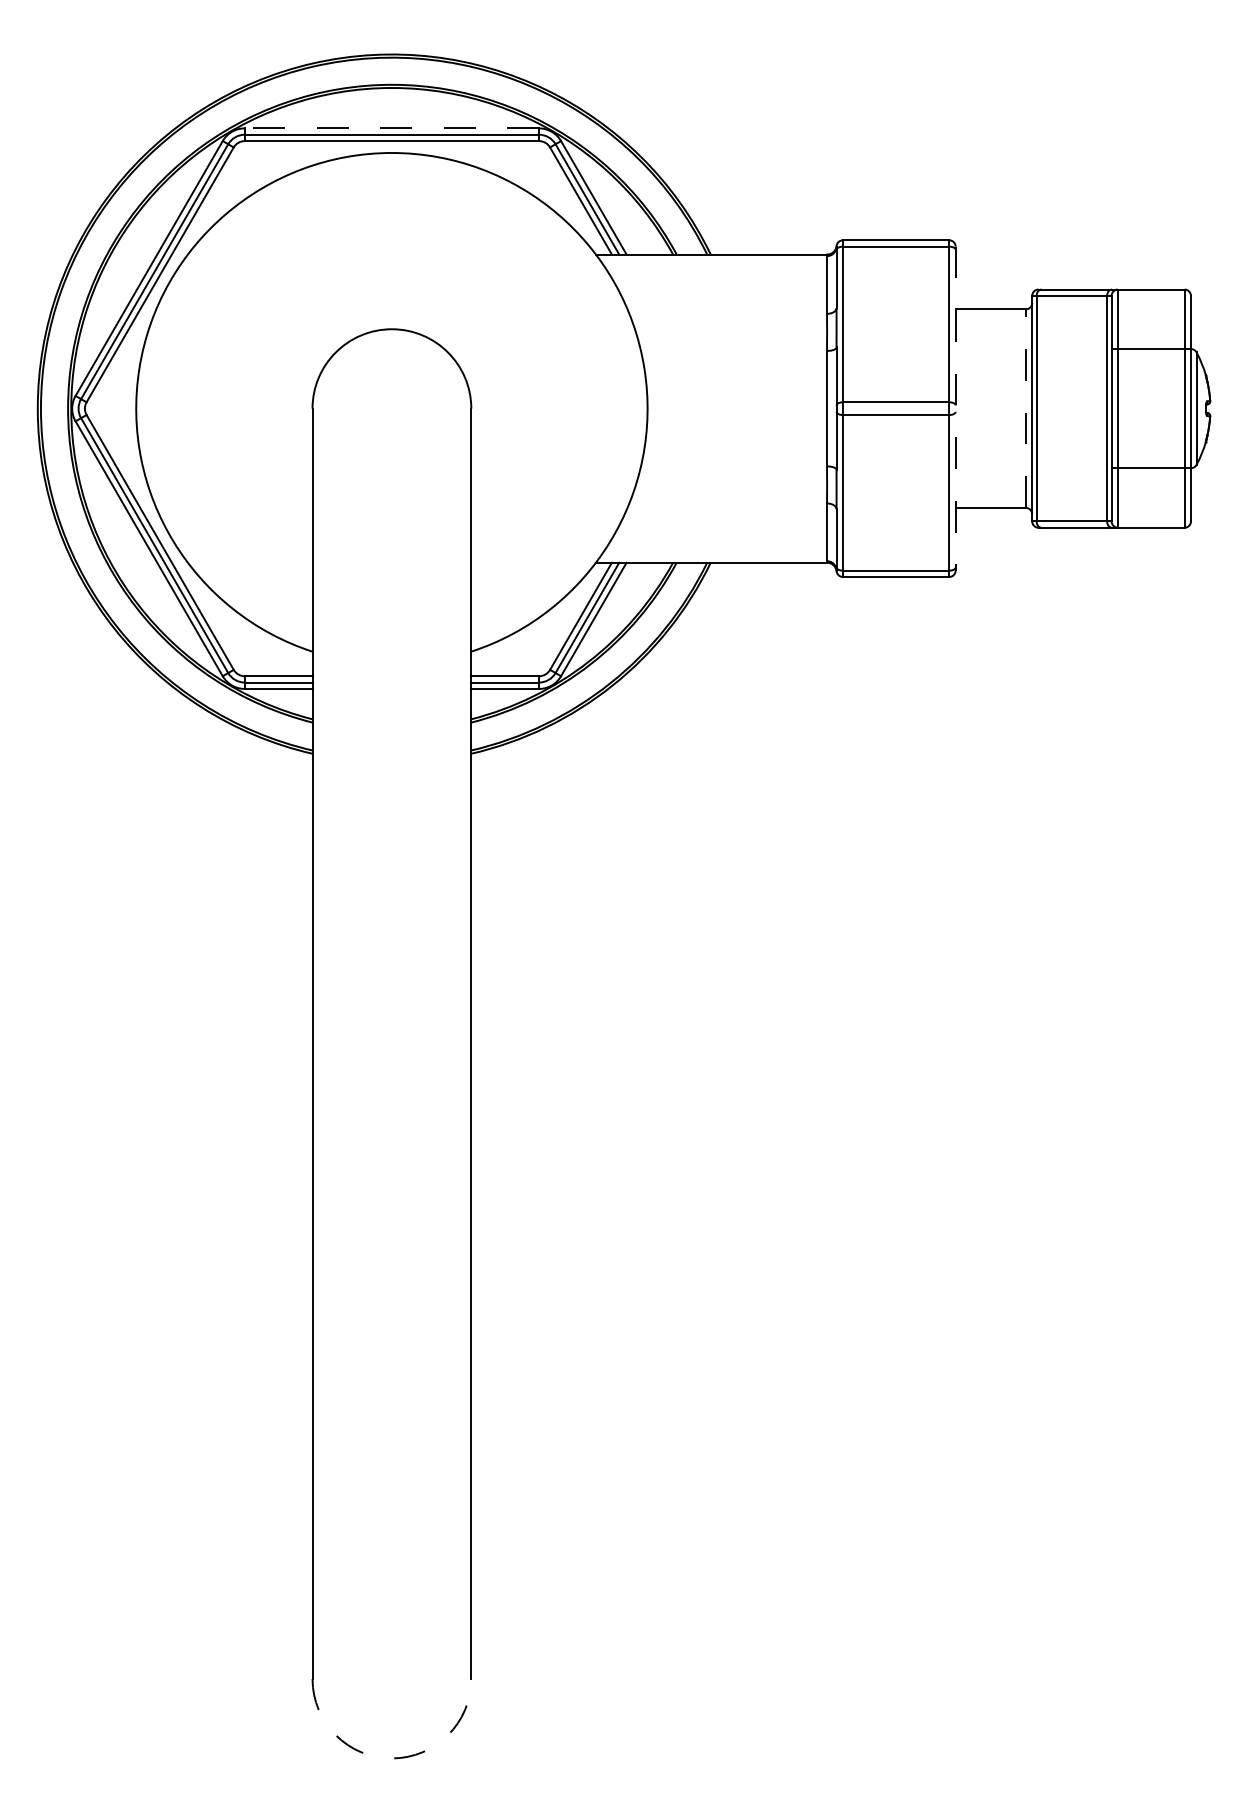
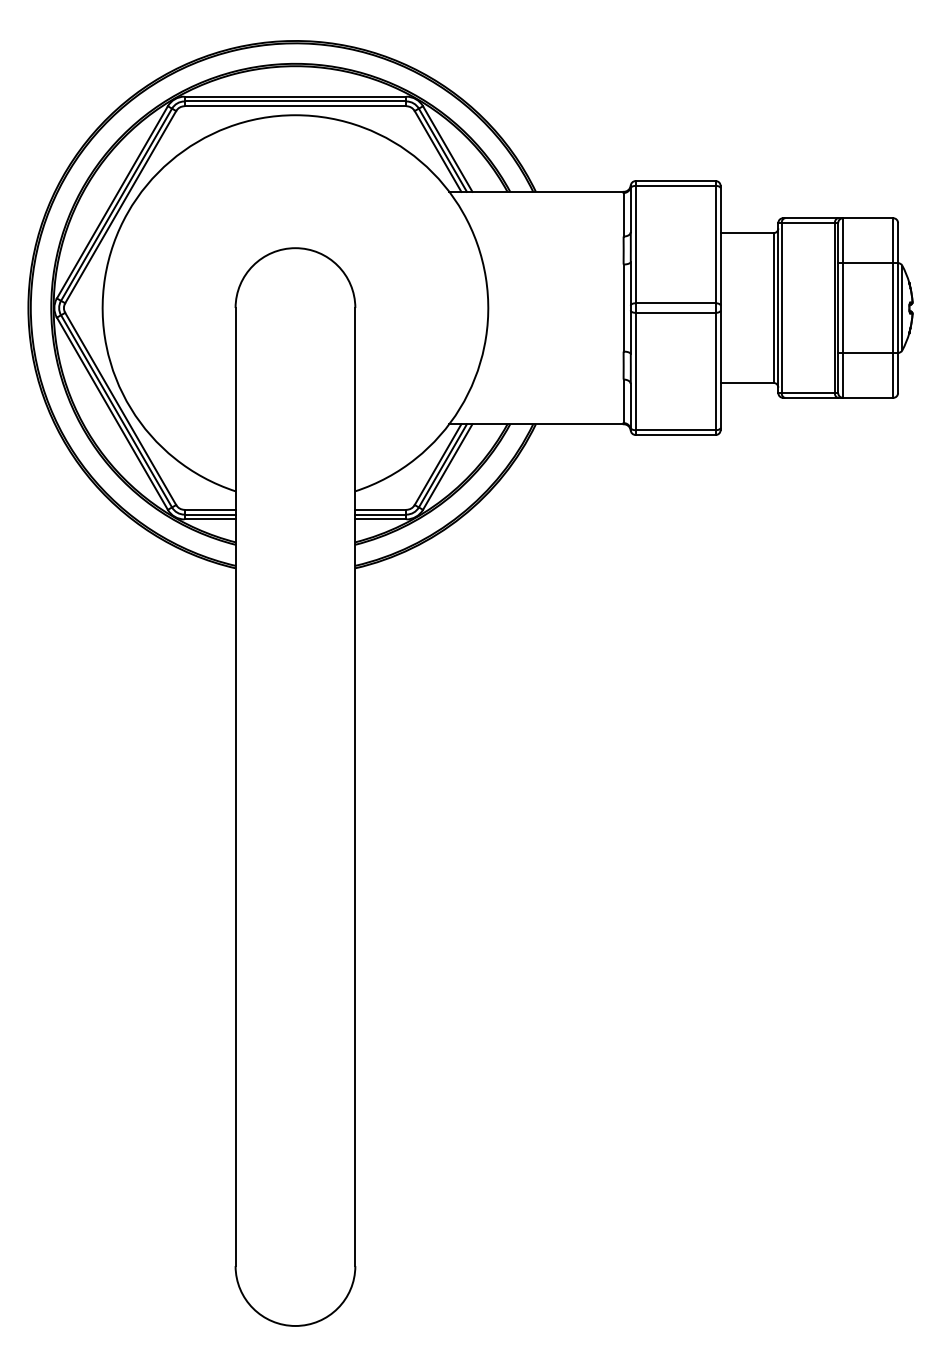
line: (391, 128) -> (295, 96), dashed -> solid
line: (955, 409) -> (720, 308), dashed -> solid
line: (1025, 409) -> (773, 308), dashed -> solid
arc: (391, 1757) -> (295, 1325), dashed -> solid

